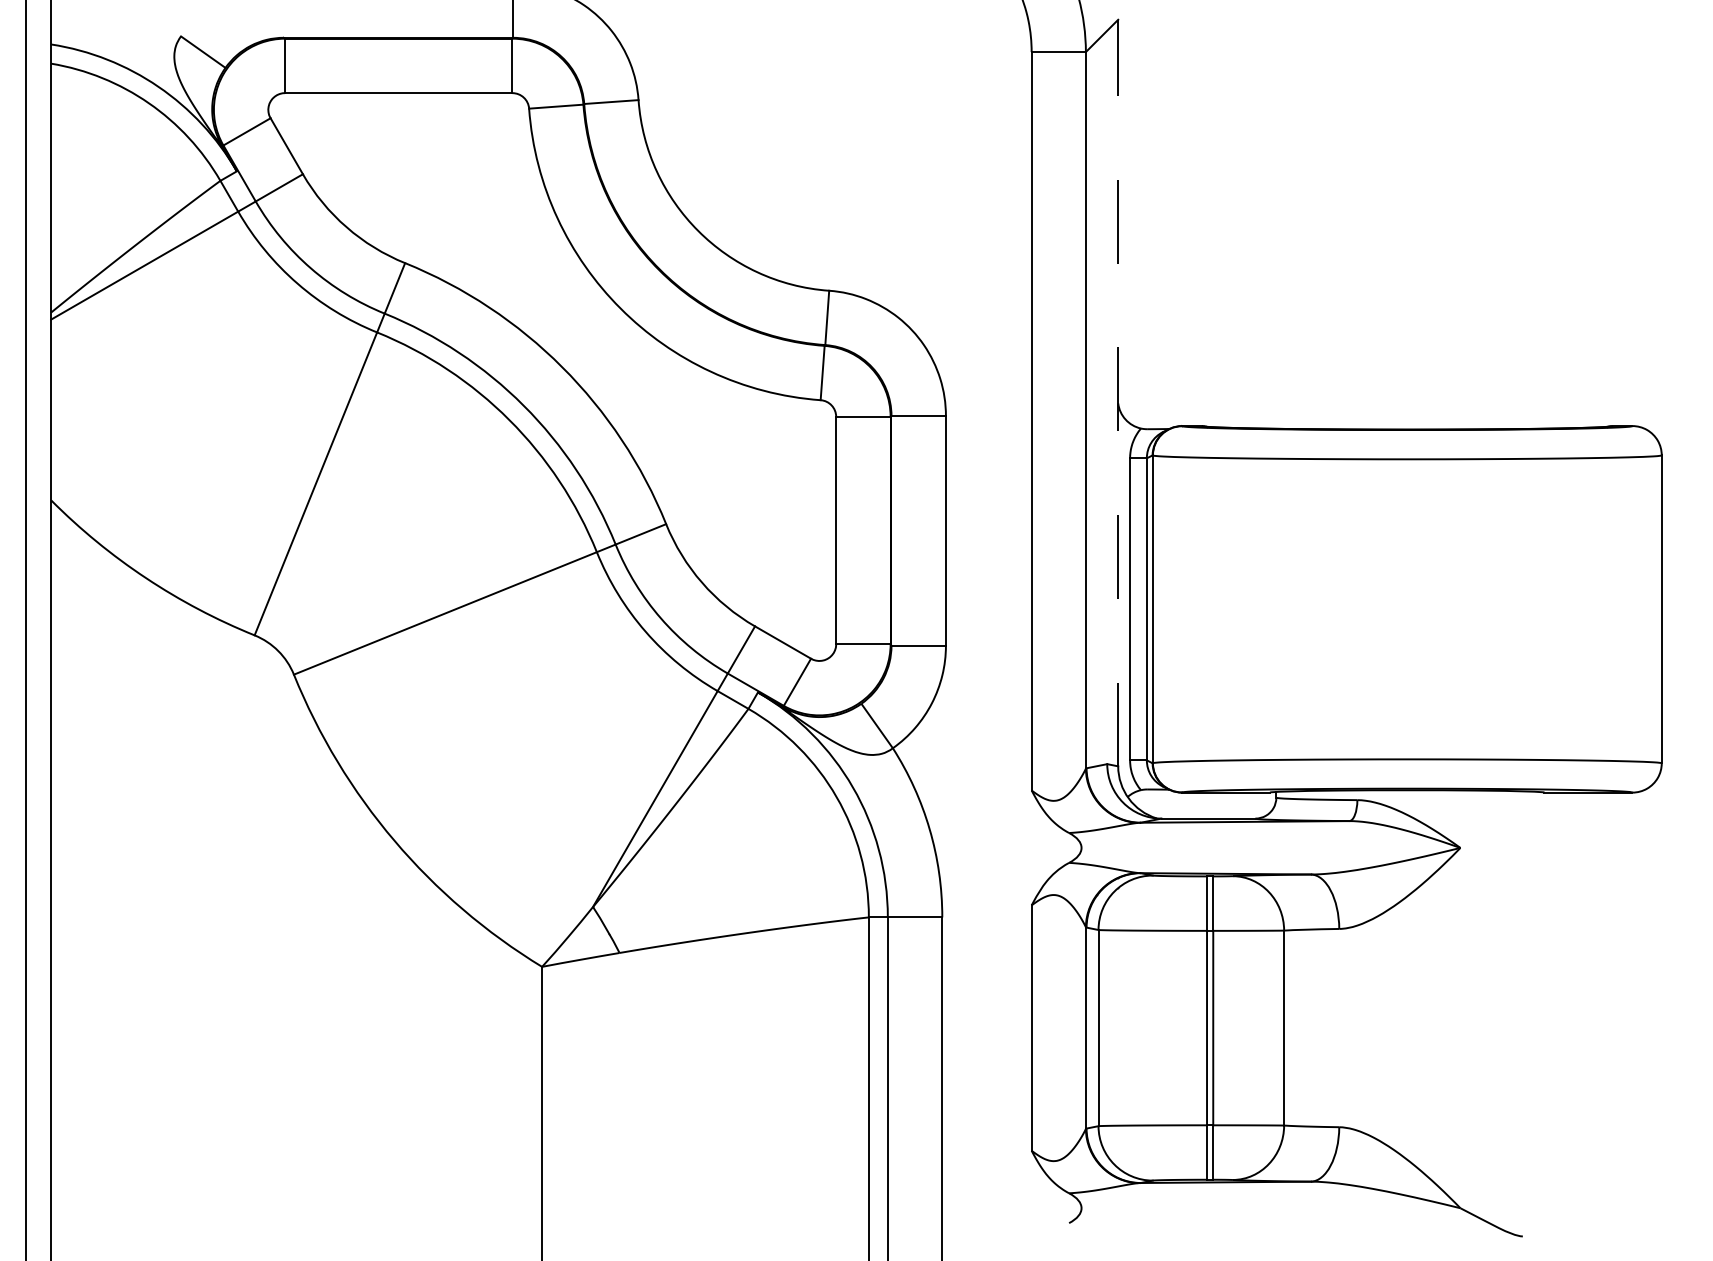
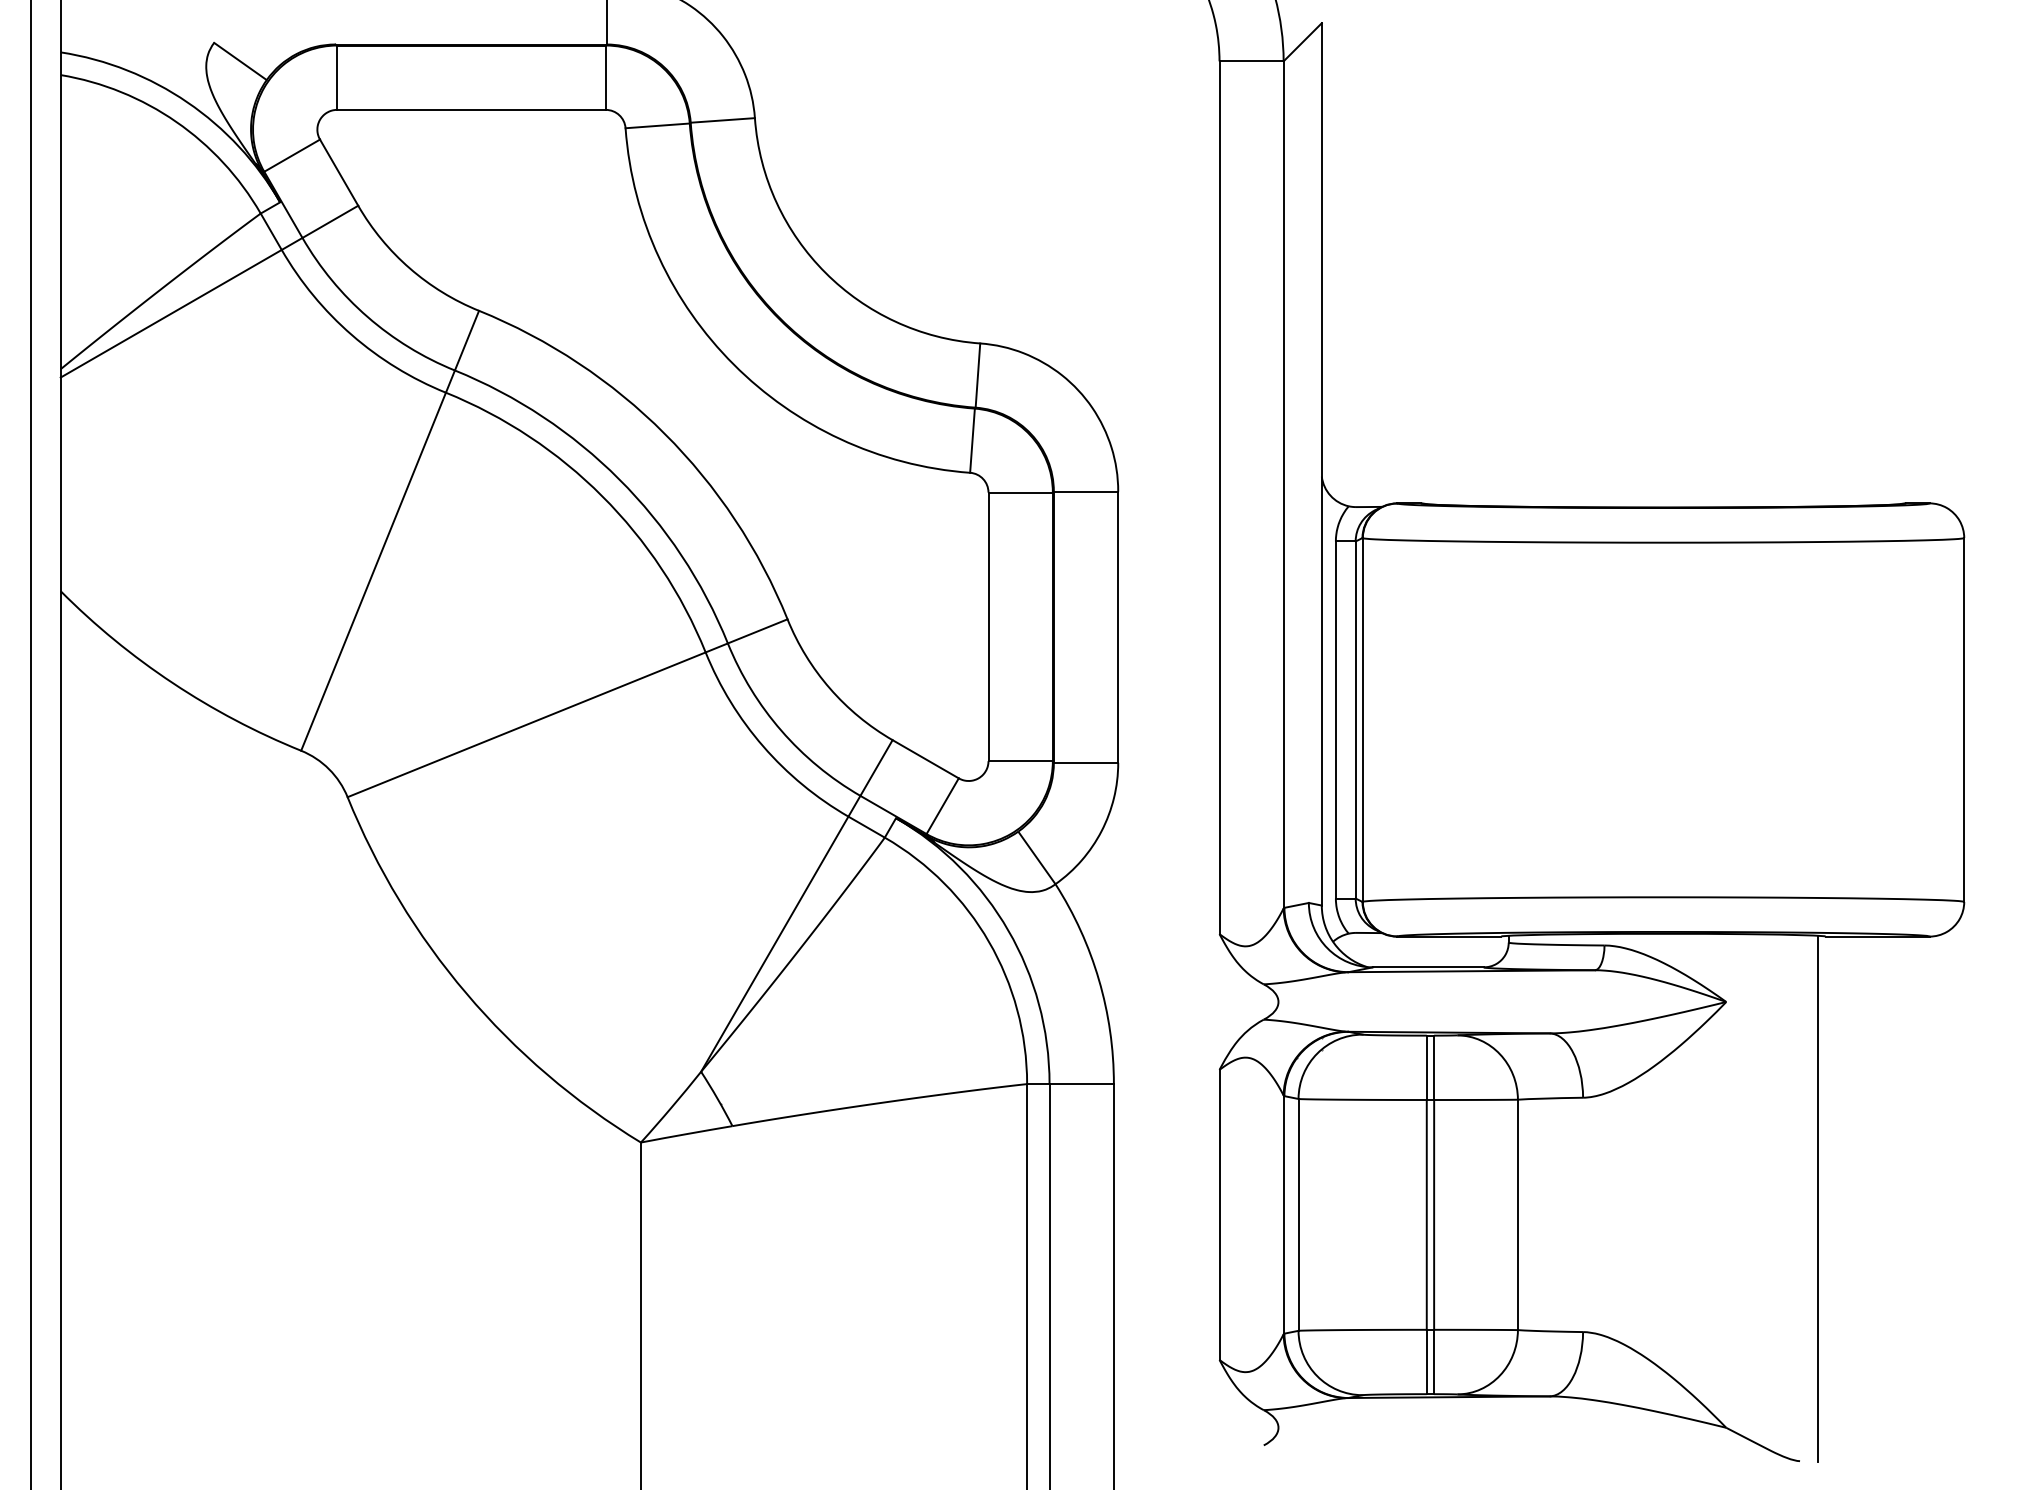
line: (1117, 392) -> (1321, 463), dashed -> solid
line: (1538, 1014) -> (1818, 1198), added

